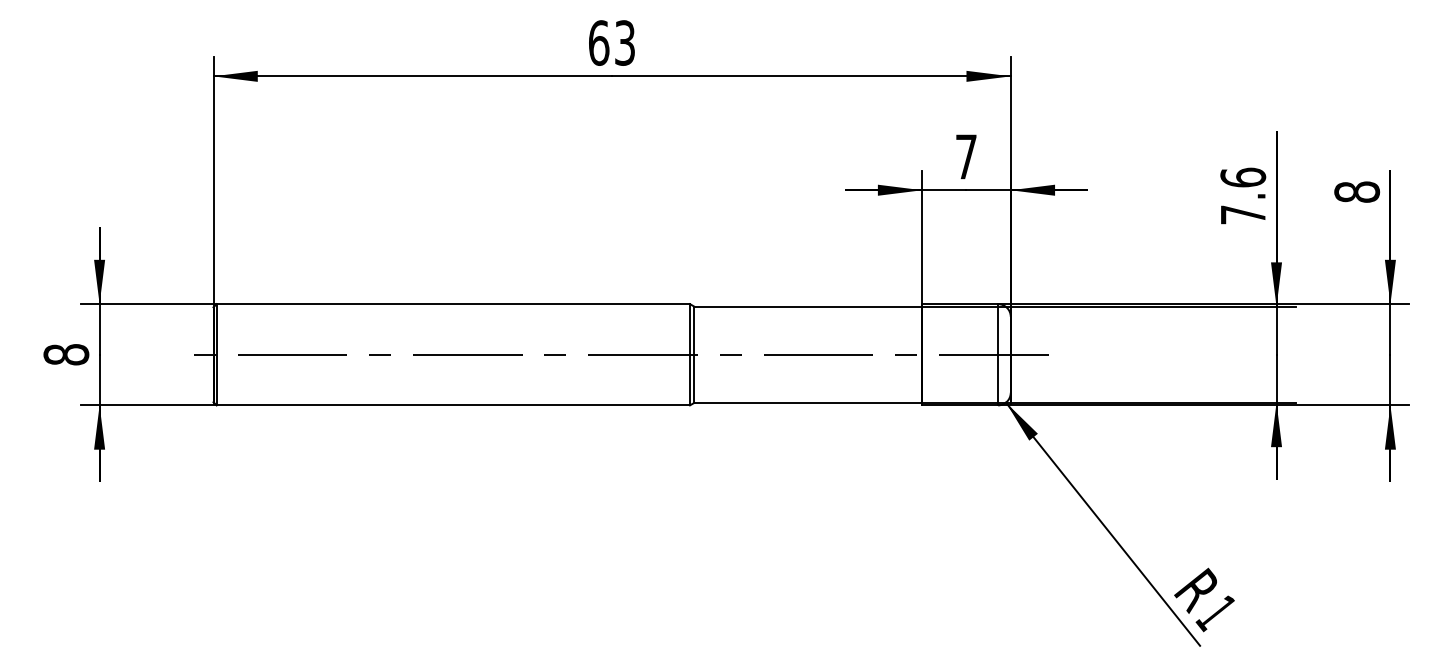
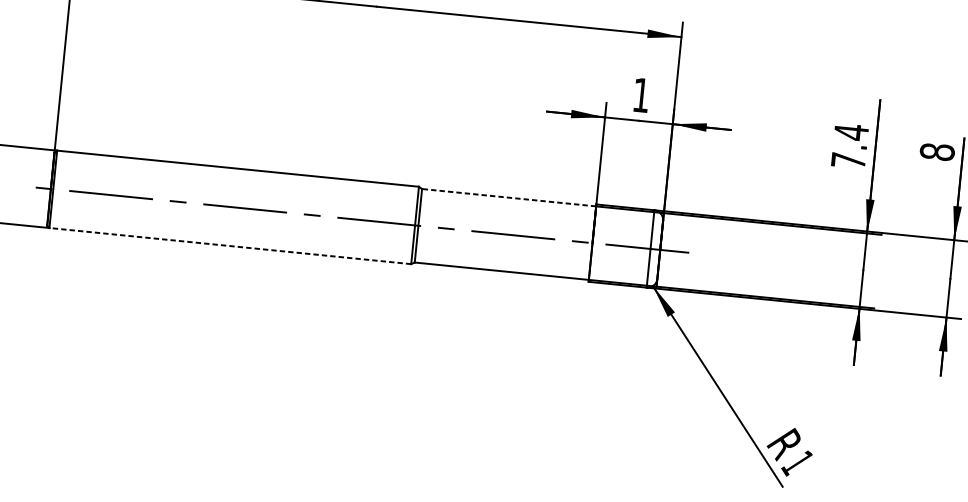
text: (966, 156) -> (641, 95), 7 -> 1
text: (1243, 177) -> (851, 132), 7.6 -> 7.4
line: (808, 306) -> (509, 197), solid -> dashed
line: (453, 405) -> (230, 246), solid -> dashed

